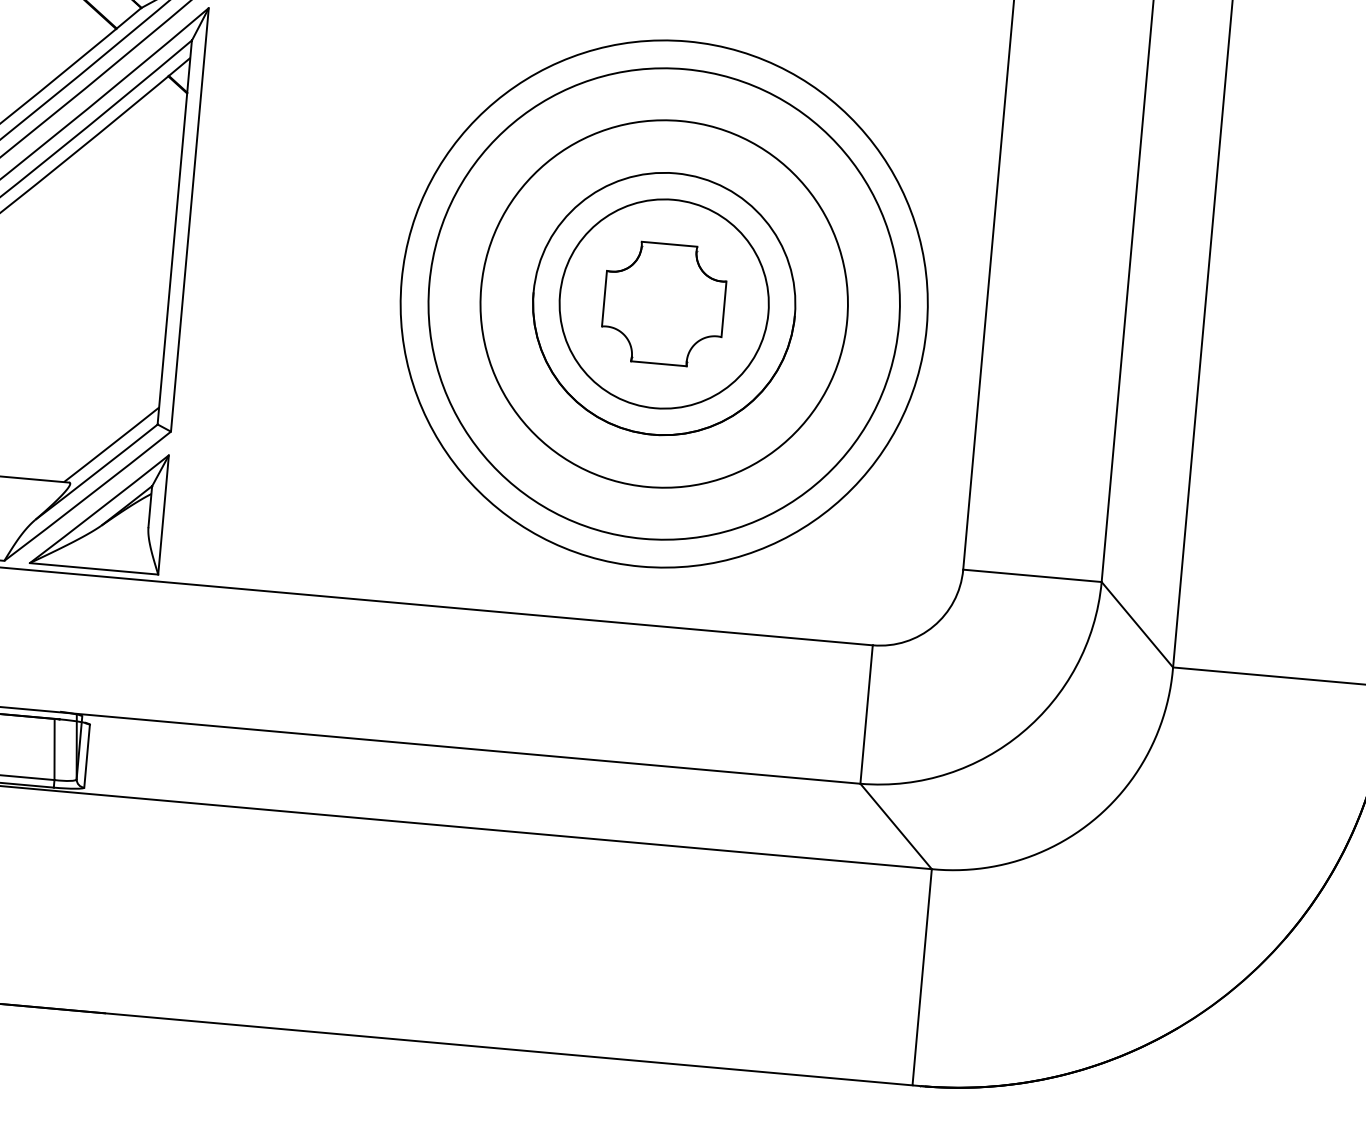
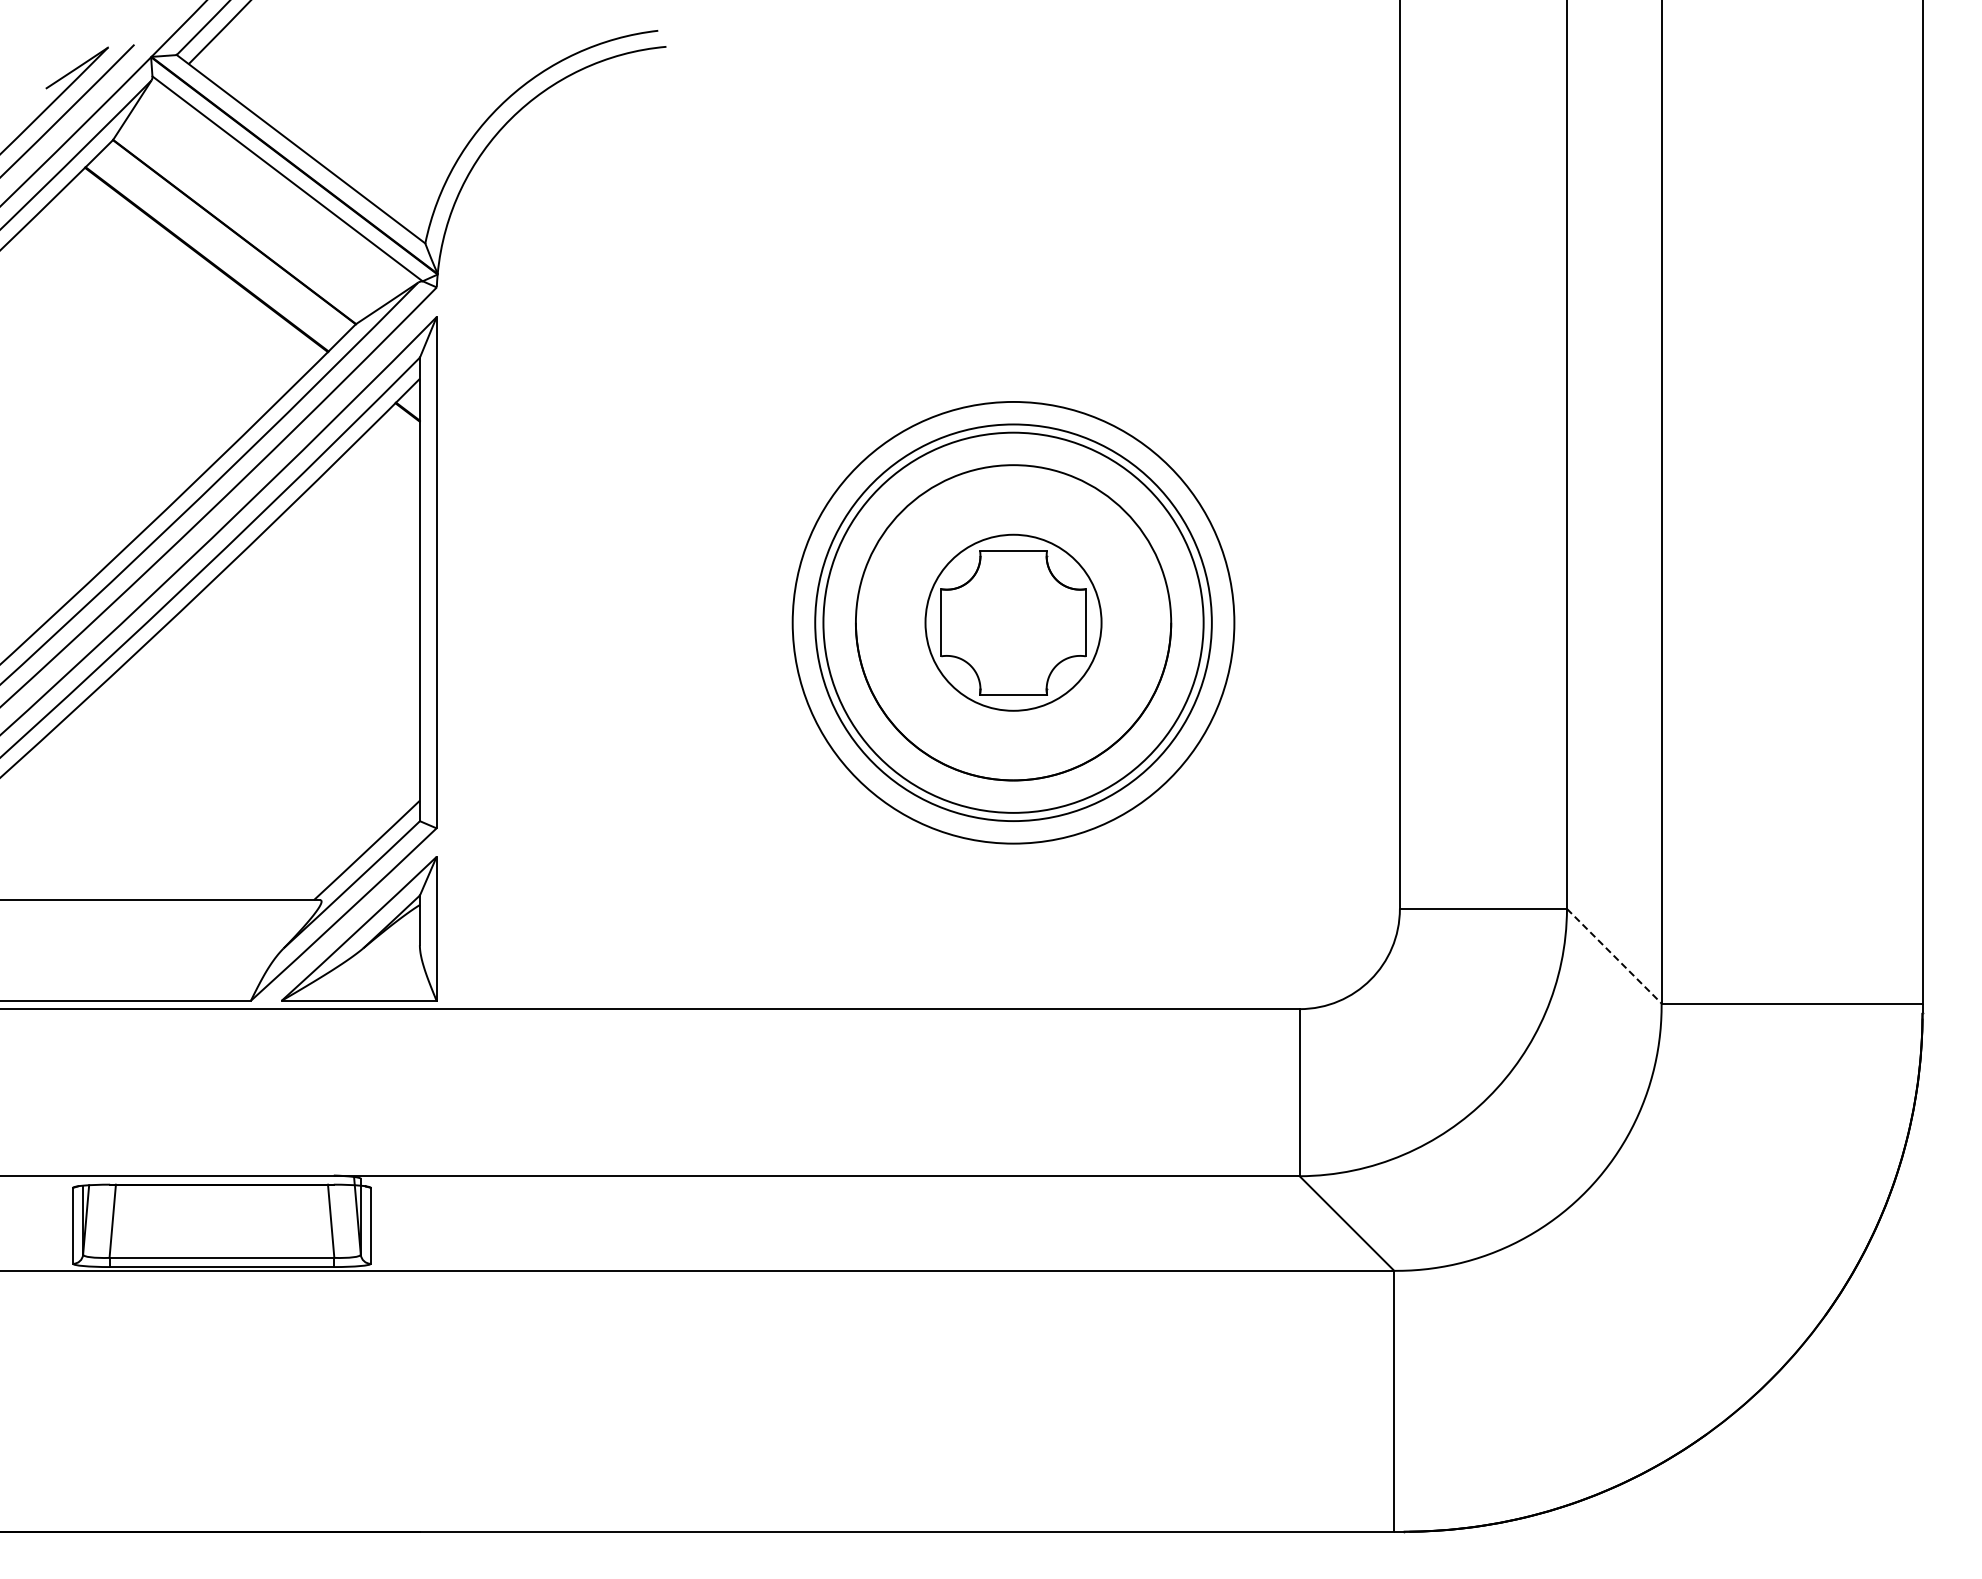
circle: (664, 303) -> (1013, 622), size x0.6
circle: (664, 303) -> (1013, 622), size x0.7
circle: (664, 303) -> (1013, 622), size x0.7
line: (1137, 624) -> (1614, 956), solid -> dashed

